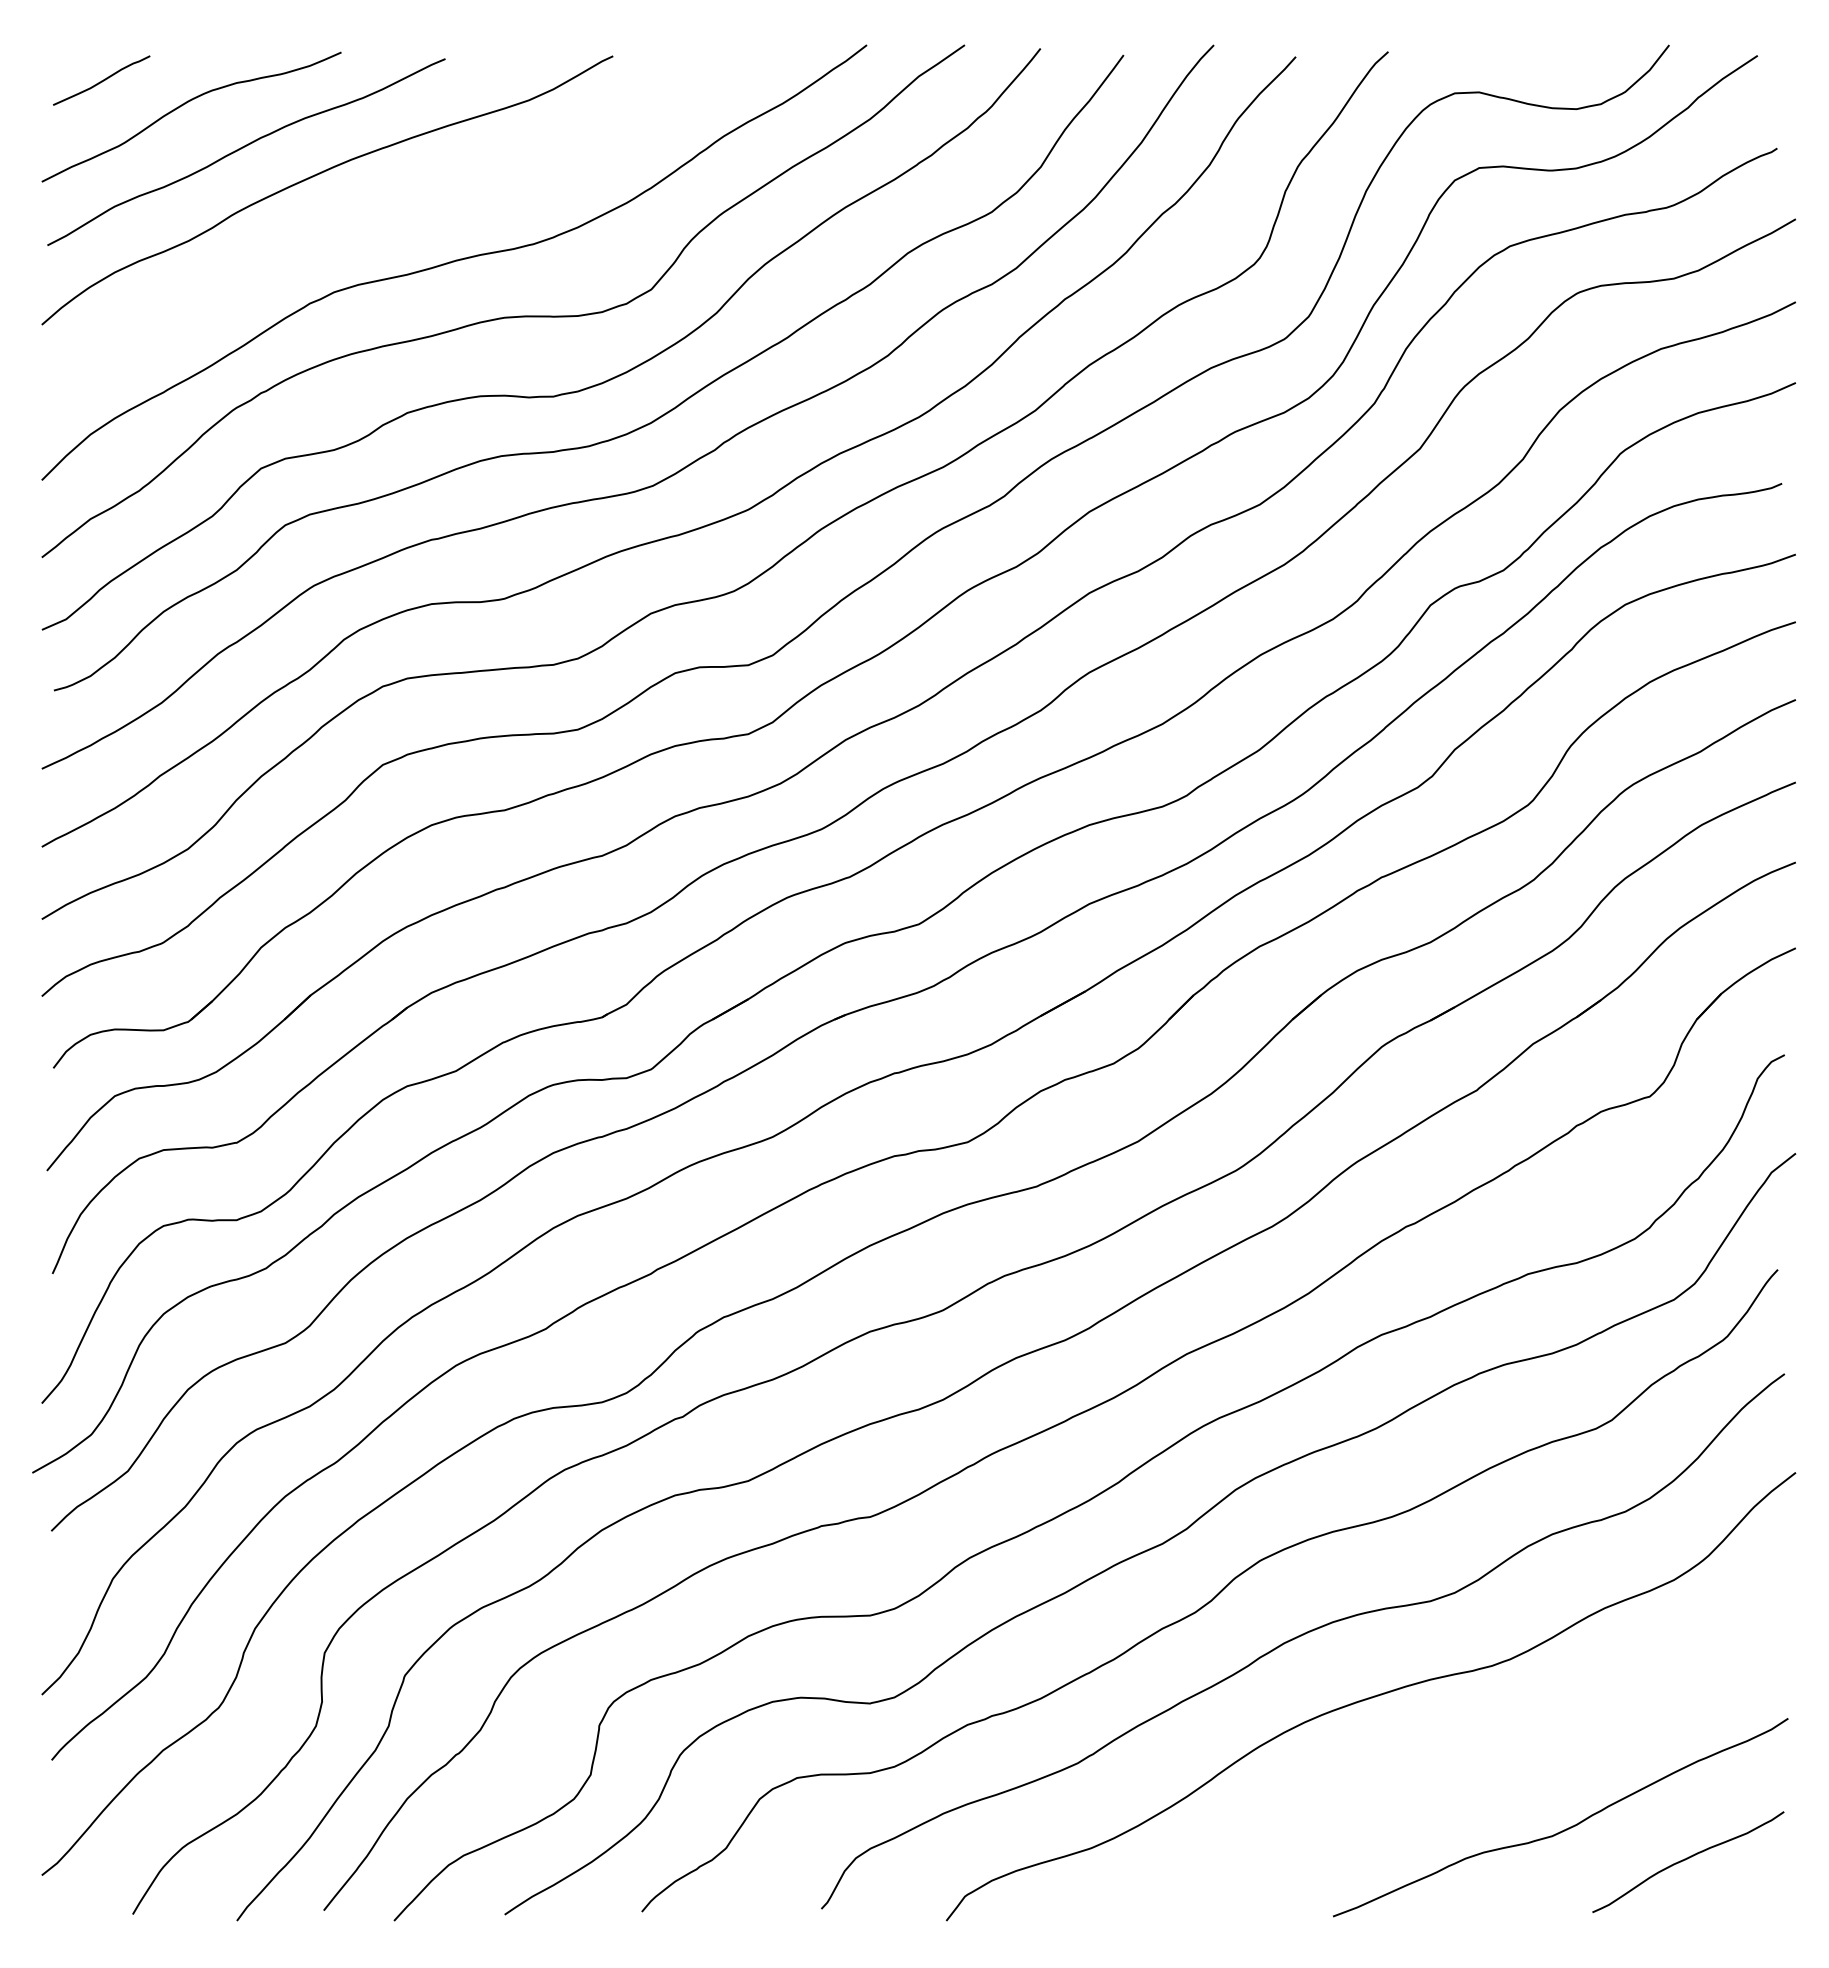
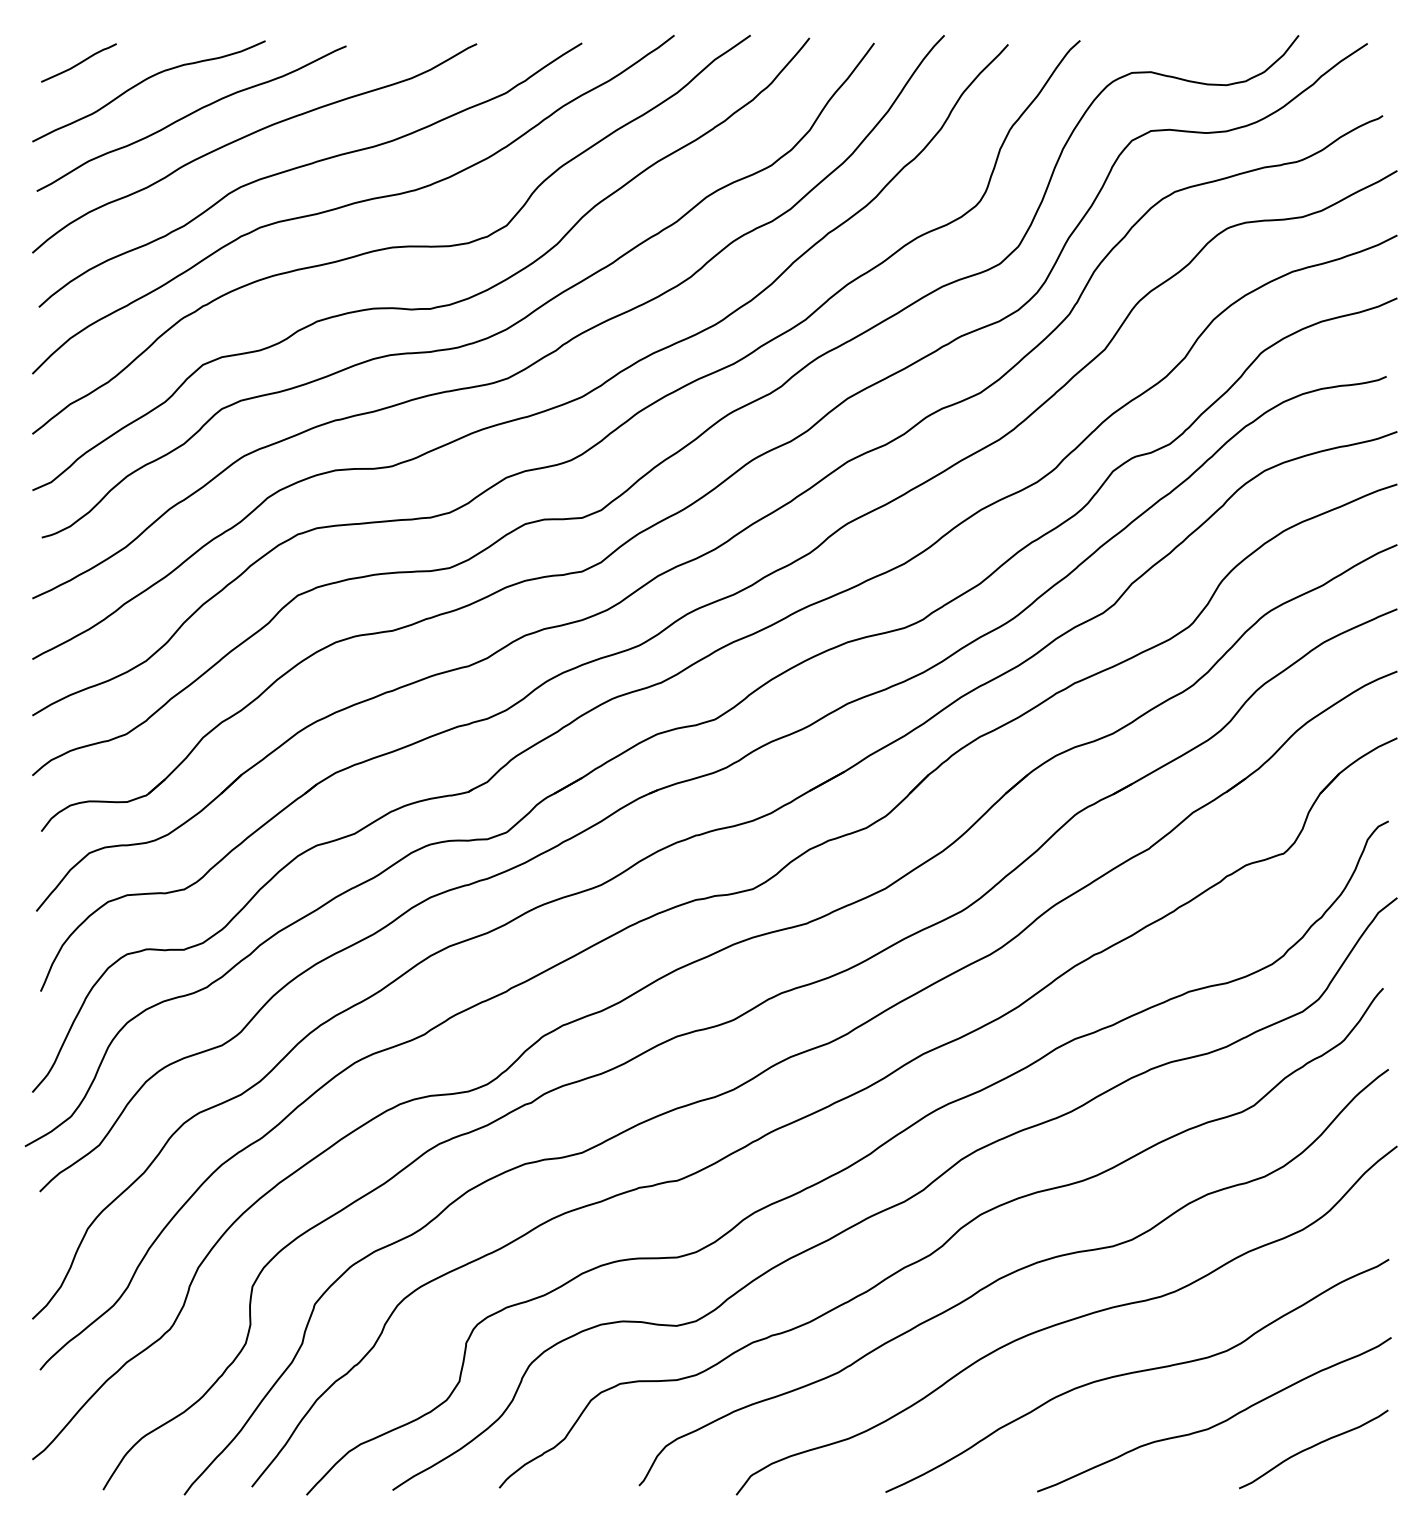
curve: (395, 212) -> (307, 165), added
curve: (1461, 1763) -> (1137, 1372), added

